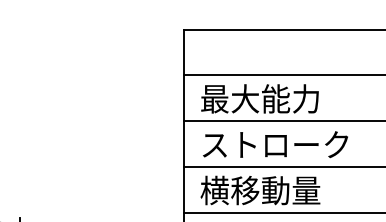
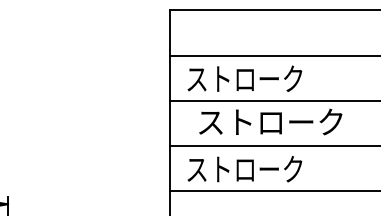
text: (259, 98) -> (244, 78), 最大能力 -> ストローク
text: (275, 144) -> (270, 121), moved
text: (260, 190) -> (245, 169), 横移動量 -> ストローク

